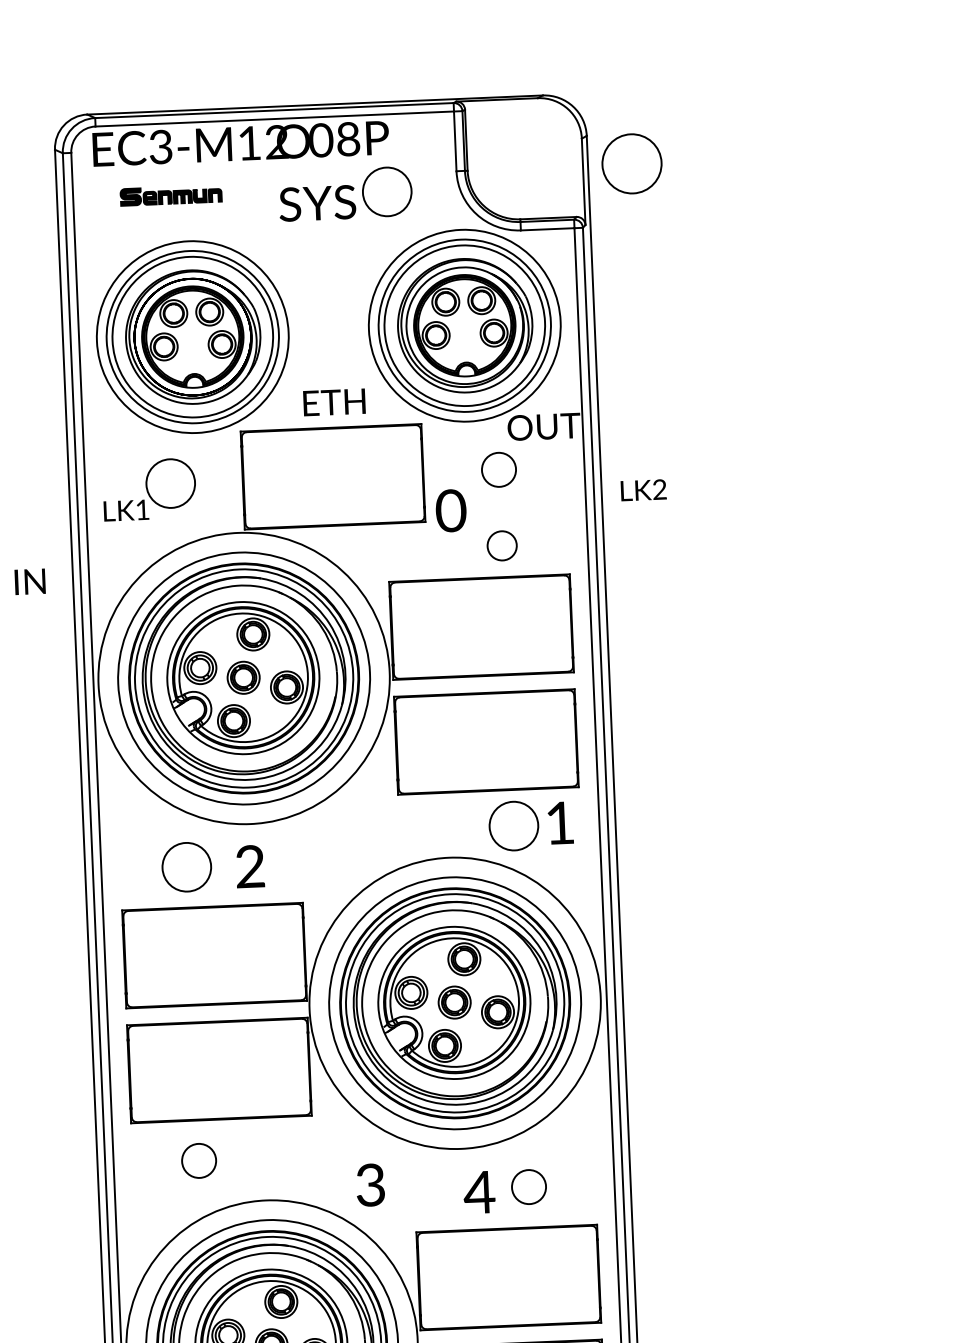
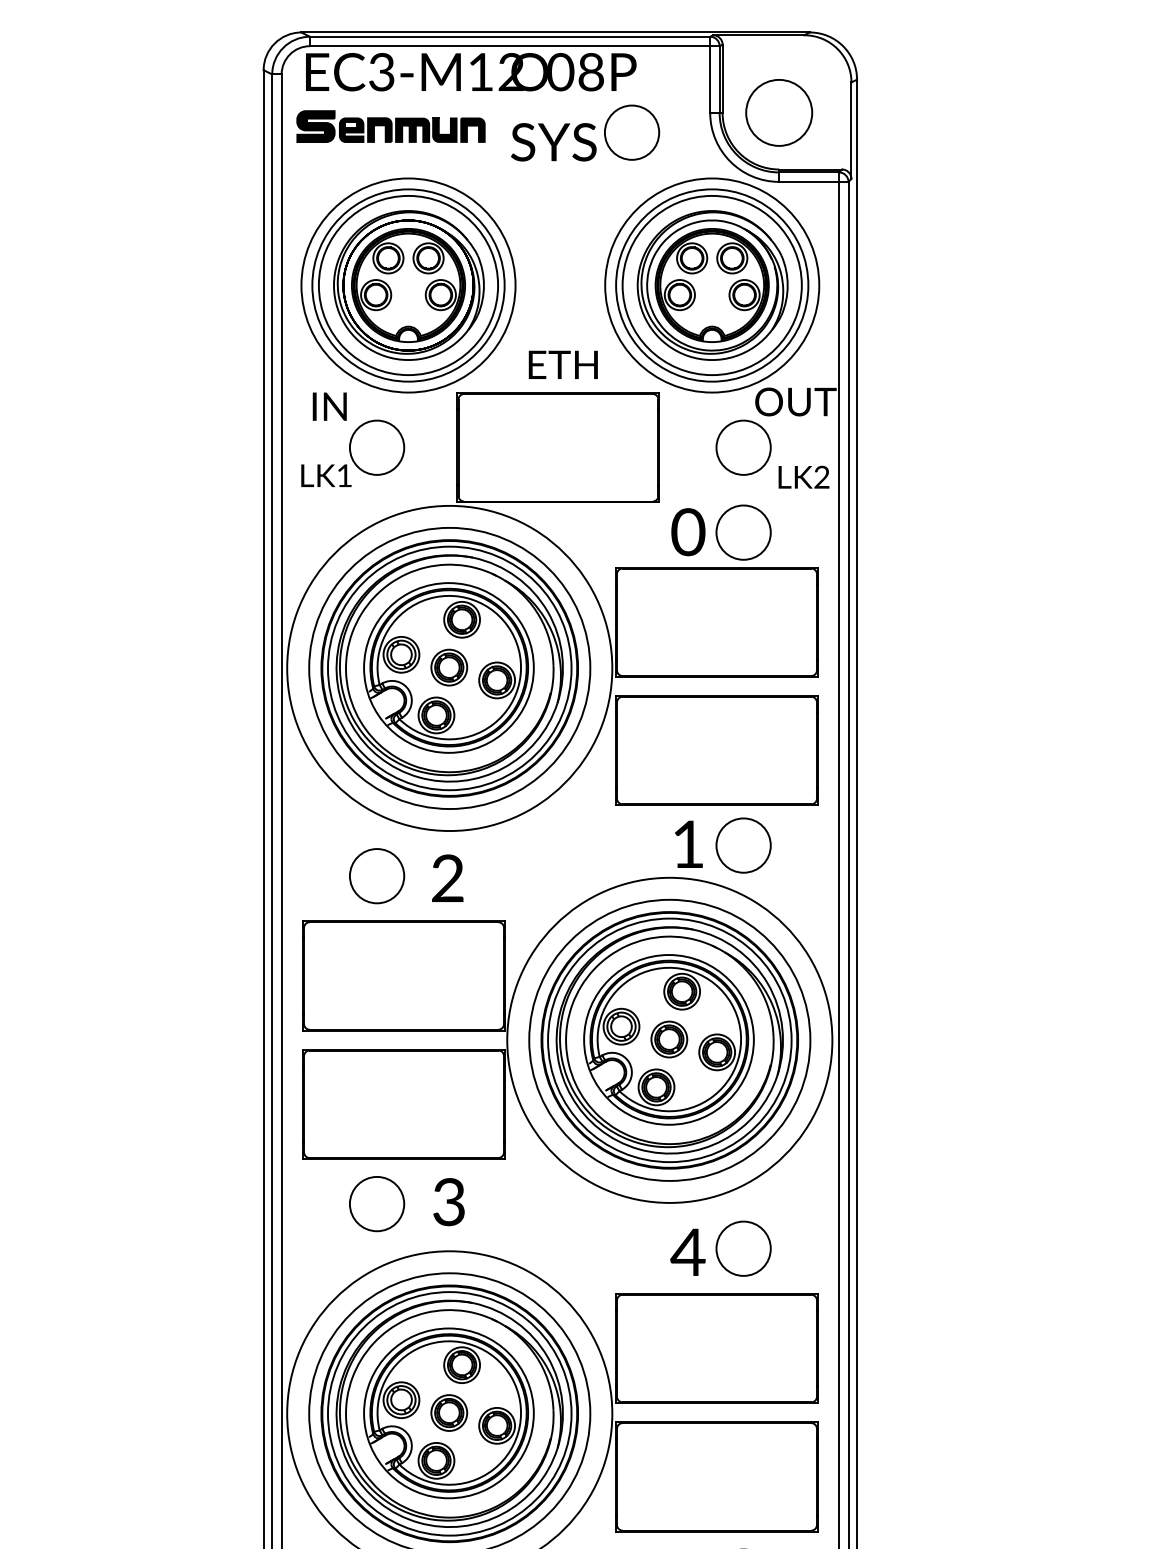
circle: (632, 163) -> (779, 112), moved
part: (170, 195) -> (390, 126), size x1.67
circle: (498, 469) -> (743, 447), size x1.43
text: (643, 489) -> (803, 476), moved
text: (451, 511) -> (688, 532), moved
circle: (502, 545) -> (743, 532), size x1.67
text: (29, 581) -> (329, 406), moved
text: (560, 822) -> (688, 843), moved
circle: (198, 1160) -> (376, 1203), size x1.43
text: (370, 1185) -> (448, 1202), moved
circle: (528, 1186) -> (743, 1248), size x1.43

